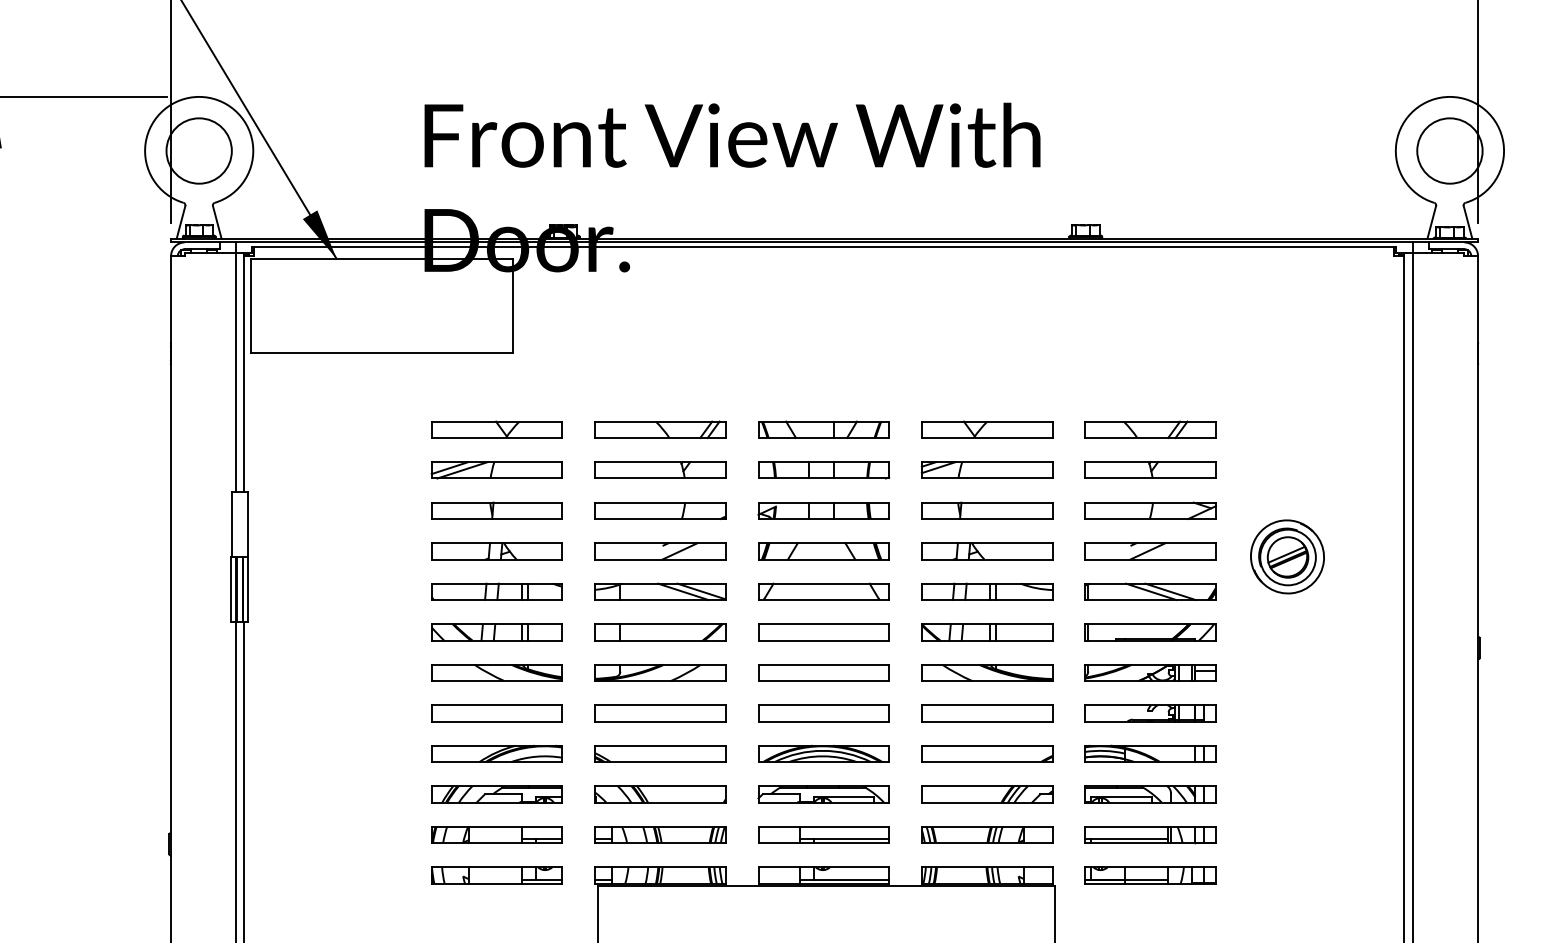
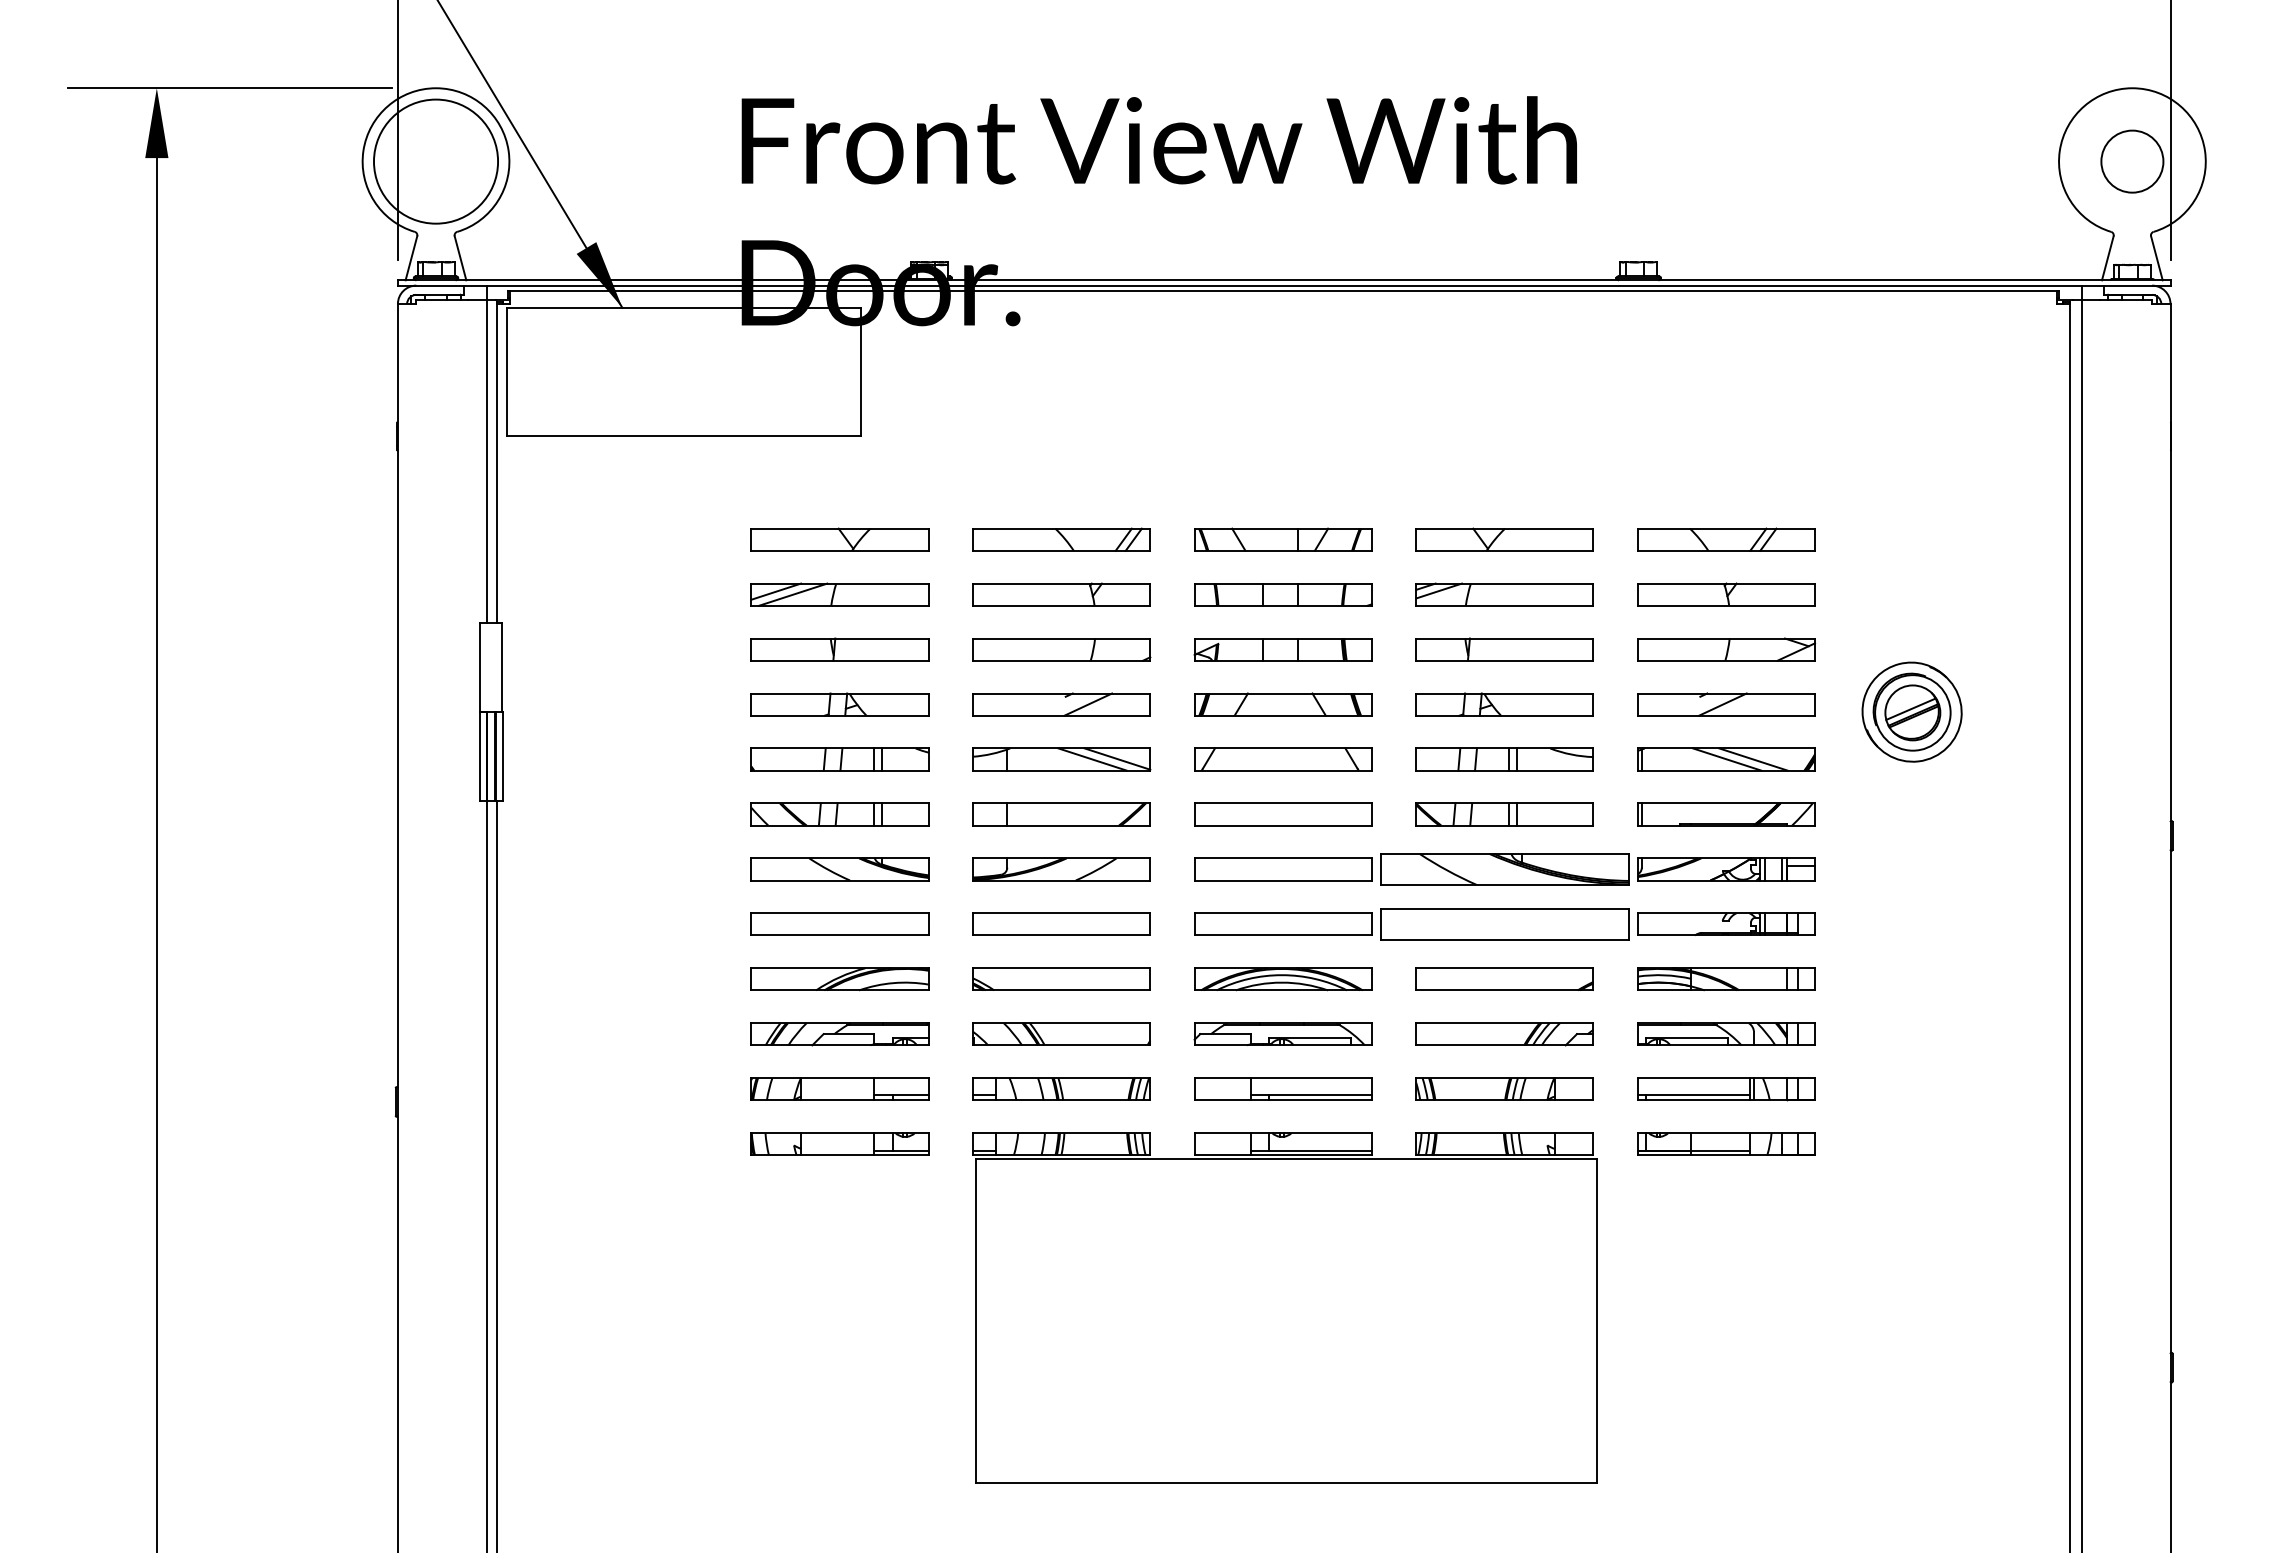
circle: (198, 150) -> (435, 161), size x1.4
circle: (1450, 150) -> (2132, 161), size x0.7
part: (986, 672) -> (1504, 869), size x1.4
part: (986, 712) -> (1504, 923), size x1.4

